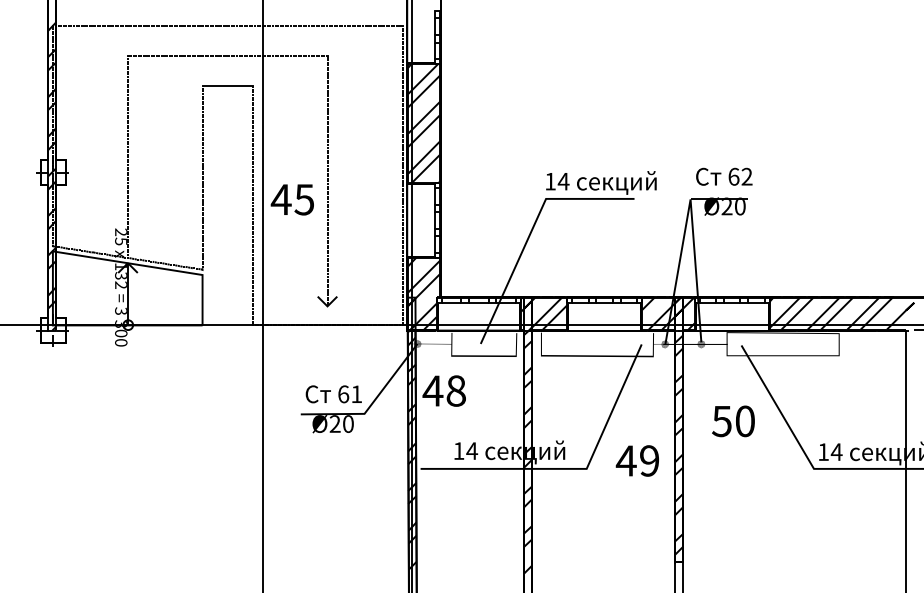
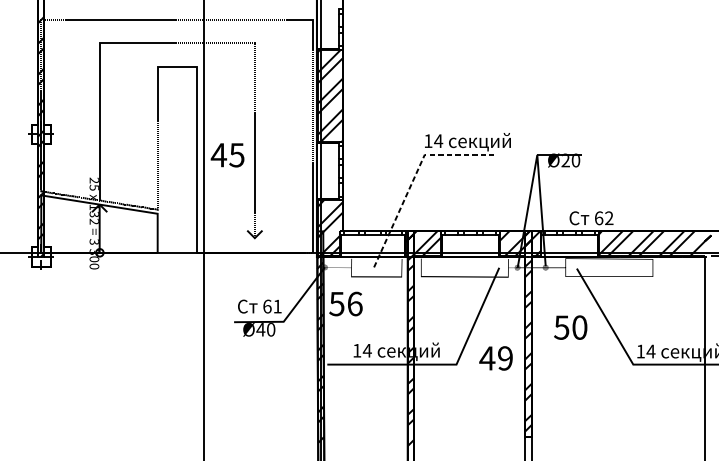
text: (724, 176) -> (591, 218), moved
line: (531, 230) -> (413, 179), solid -> dashed
text: (444, 390) -> (345, 303), 48 -> 56
text: (335, 423) -> (261, 329), Ø20 -> Ø40

